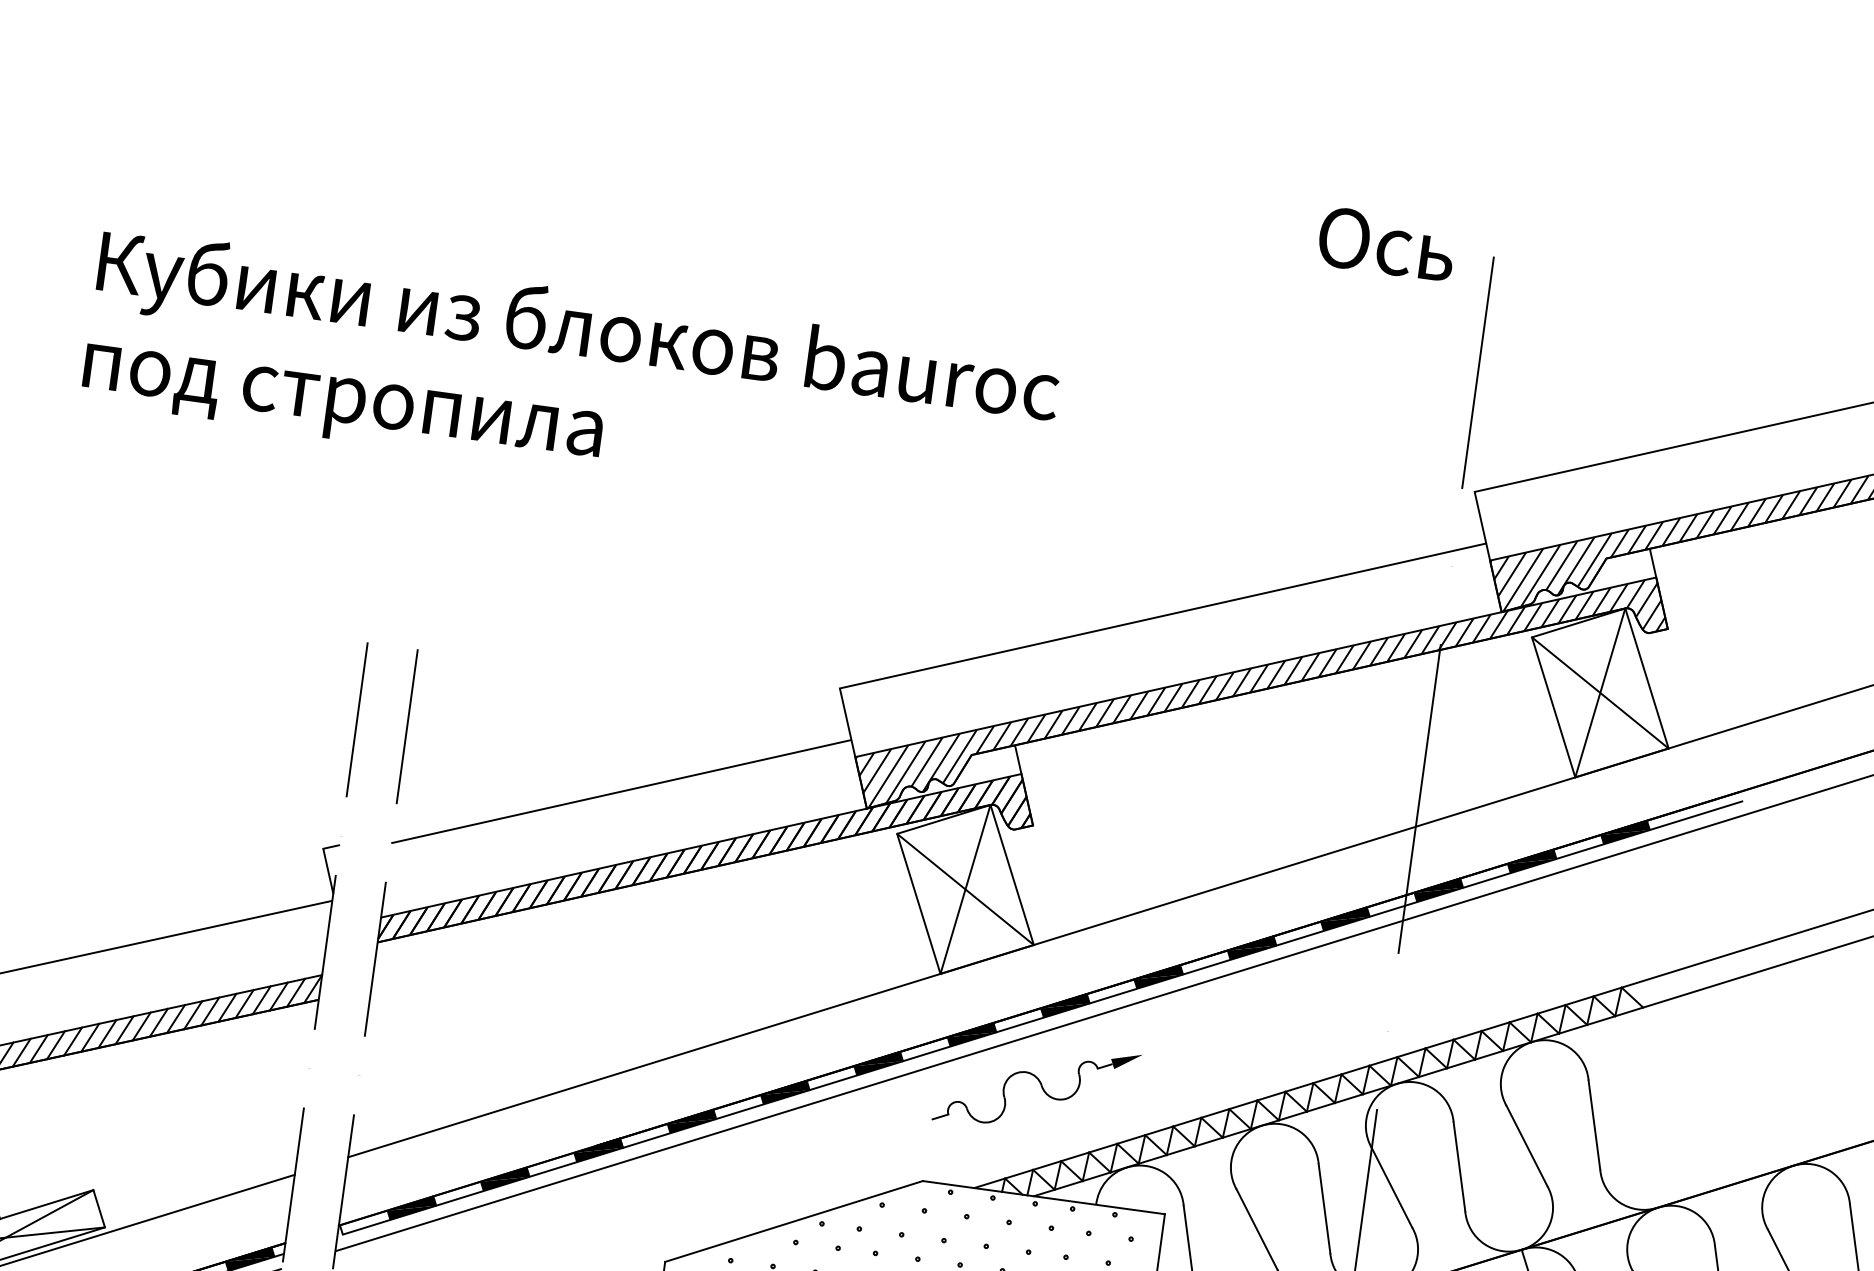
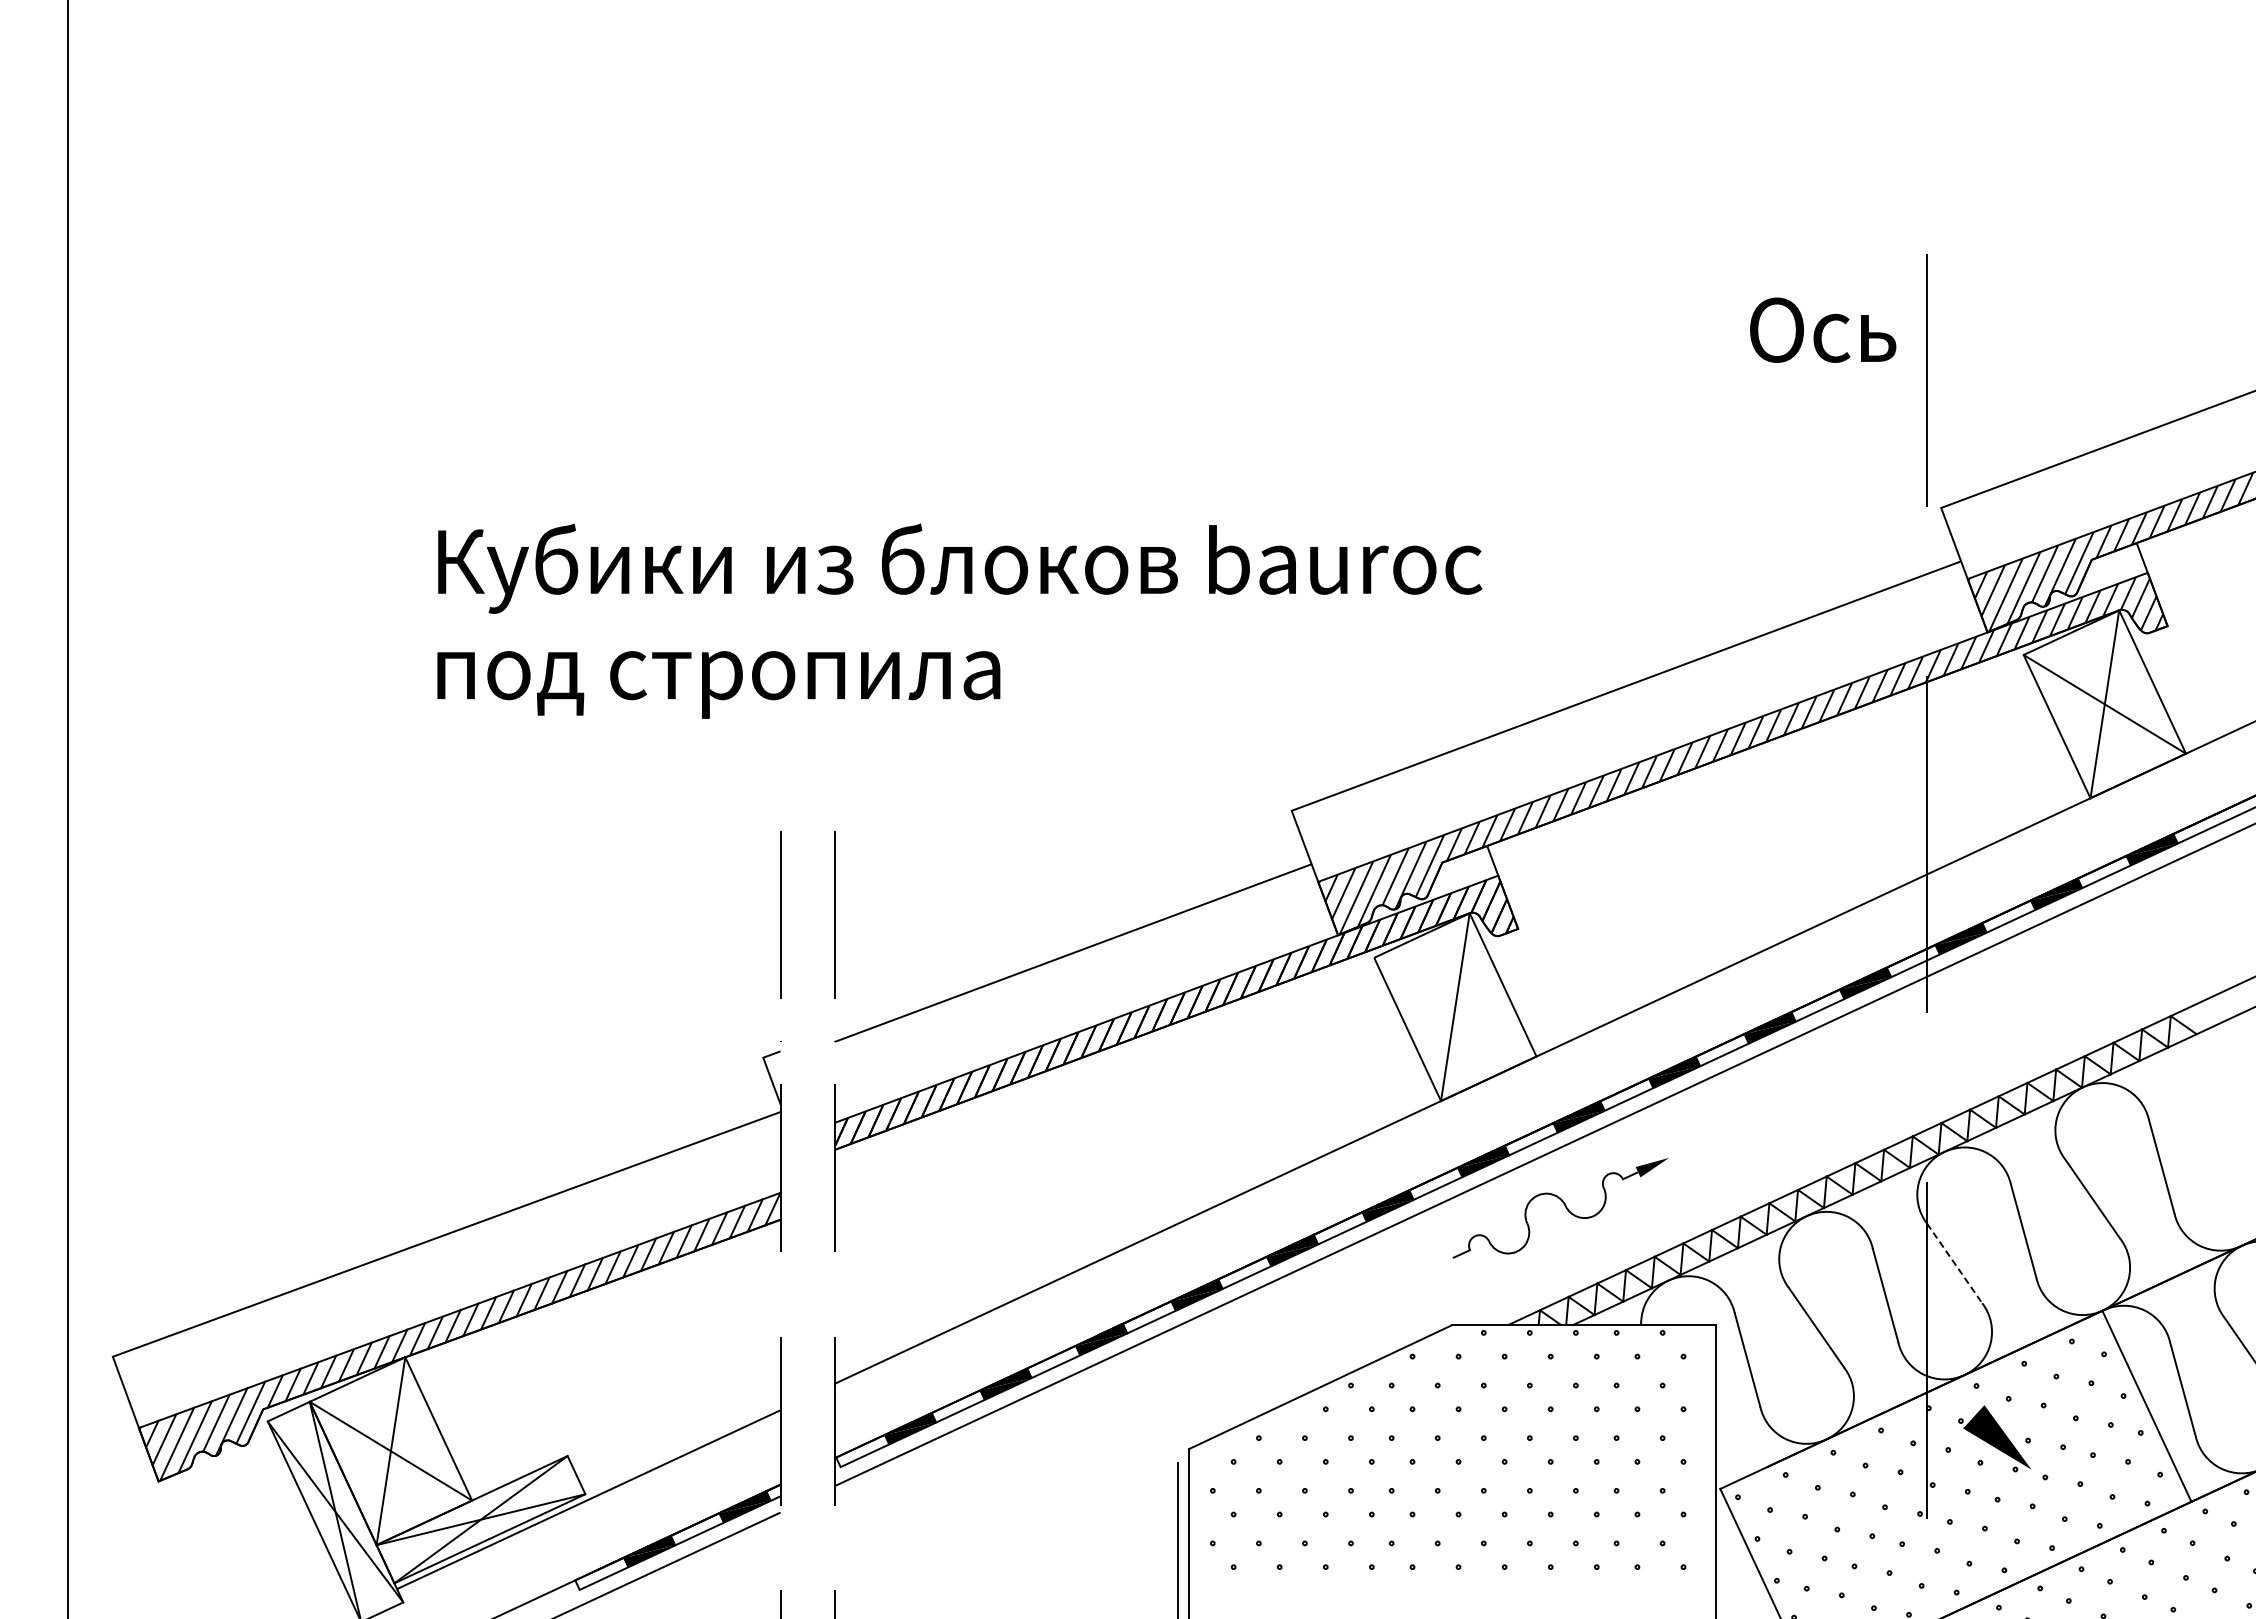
text: (1387, 243) -> (1823, 329), moved
text: (571, 379) -> (959, 620), moved
line: (965, 888) -> (1455, 1006), removed
line: (1391, 1187) -> (1954, 1263), solid -> dashed

